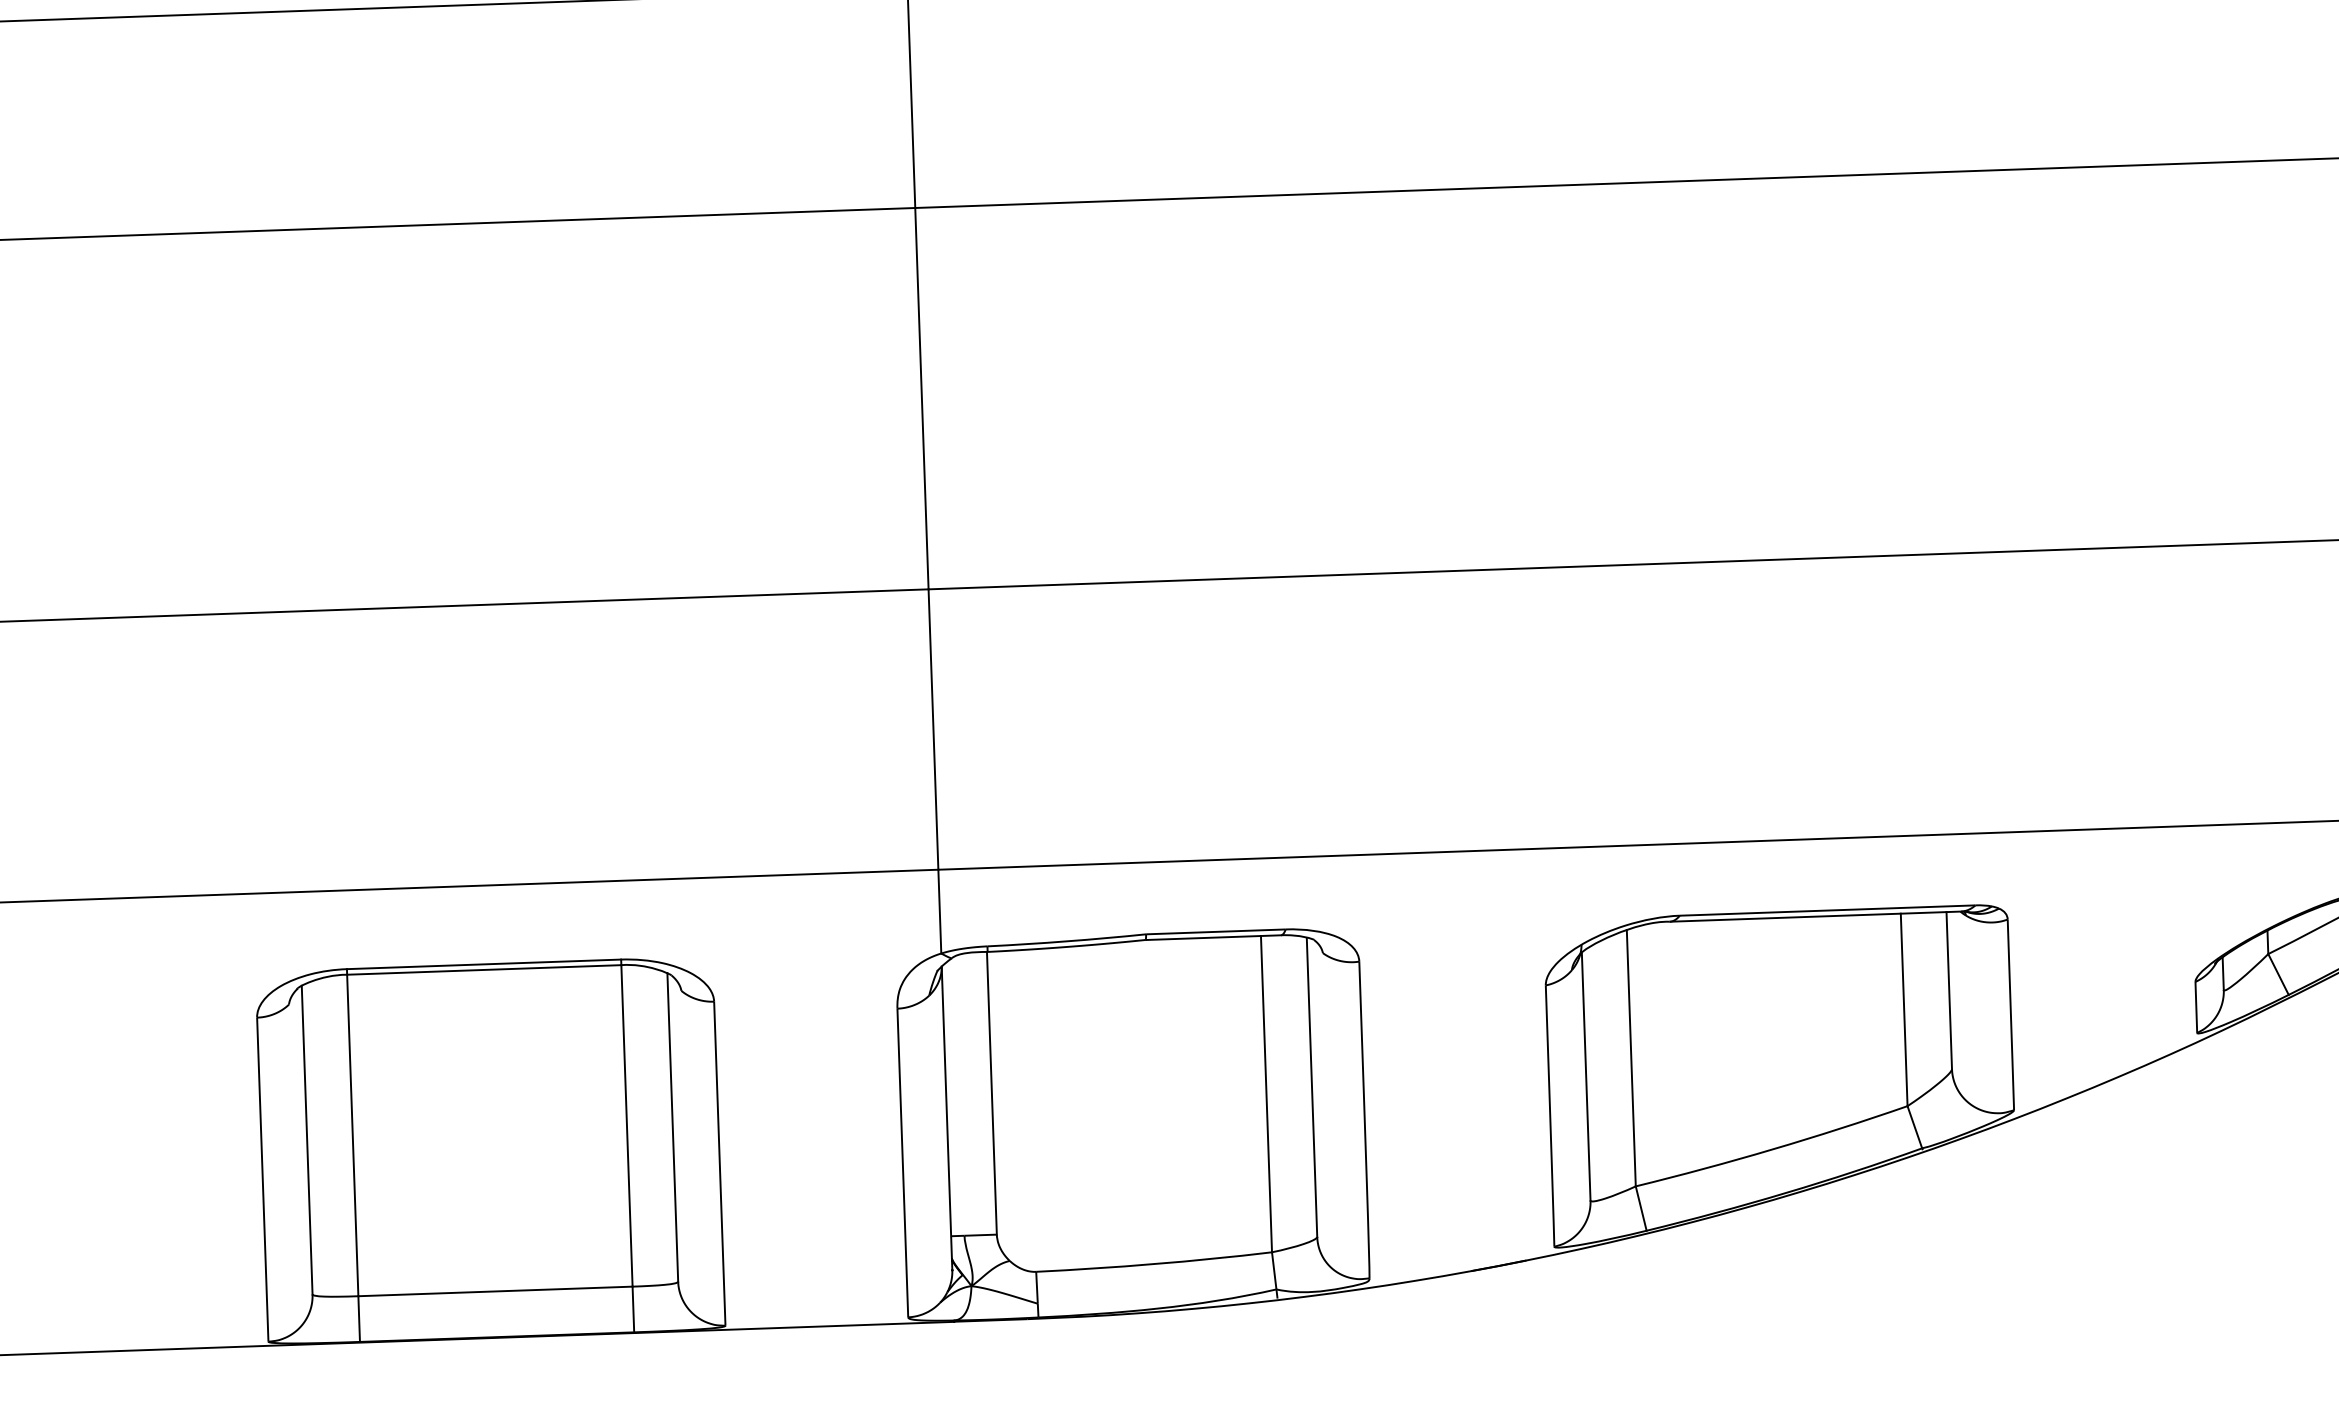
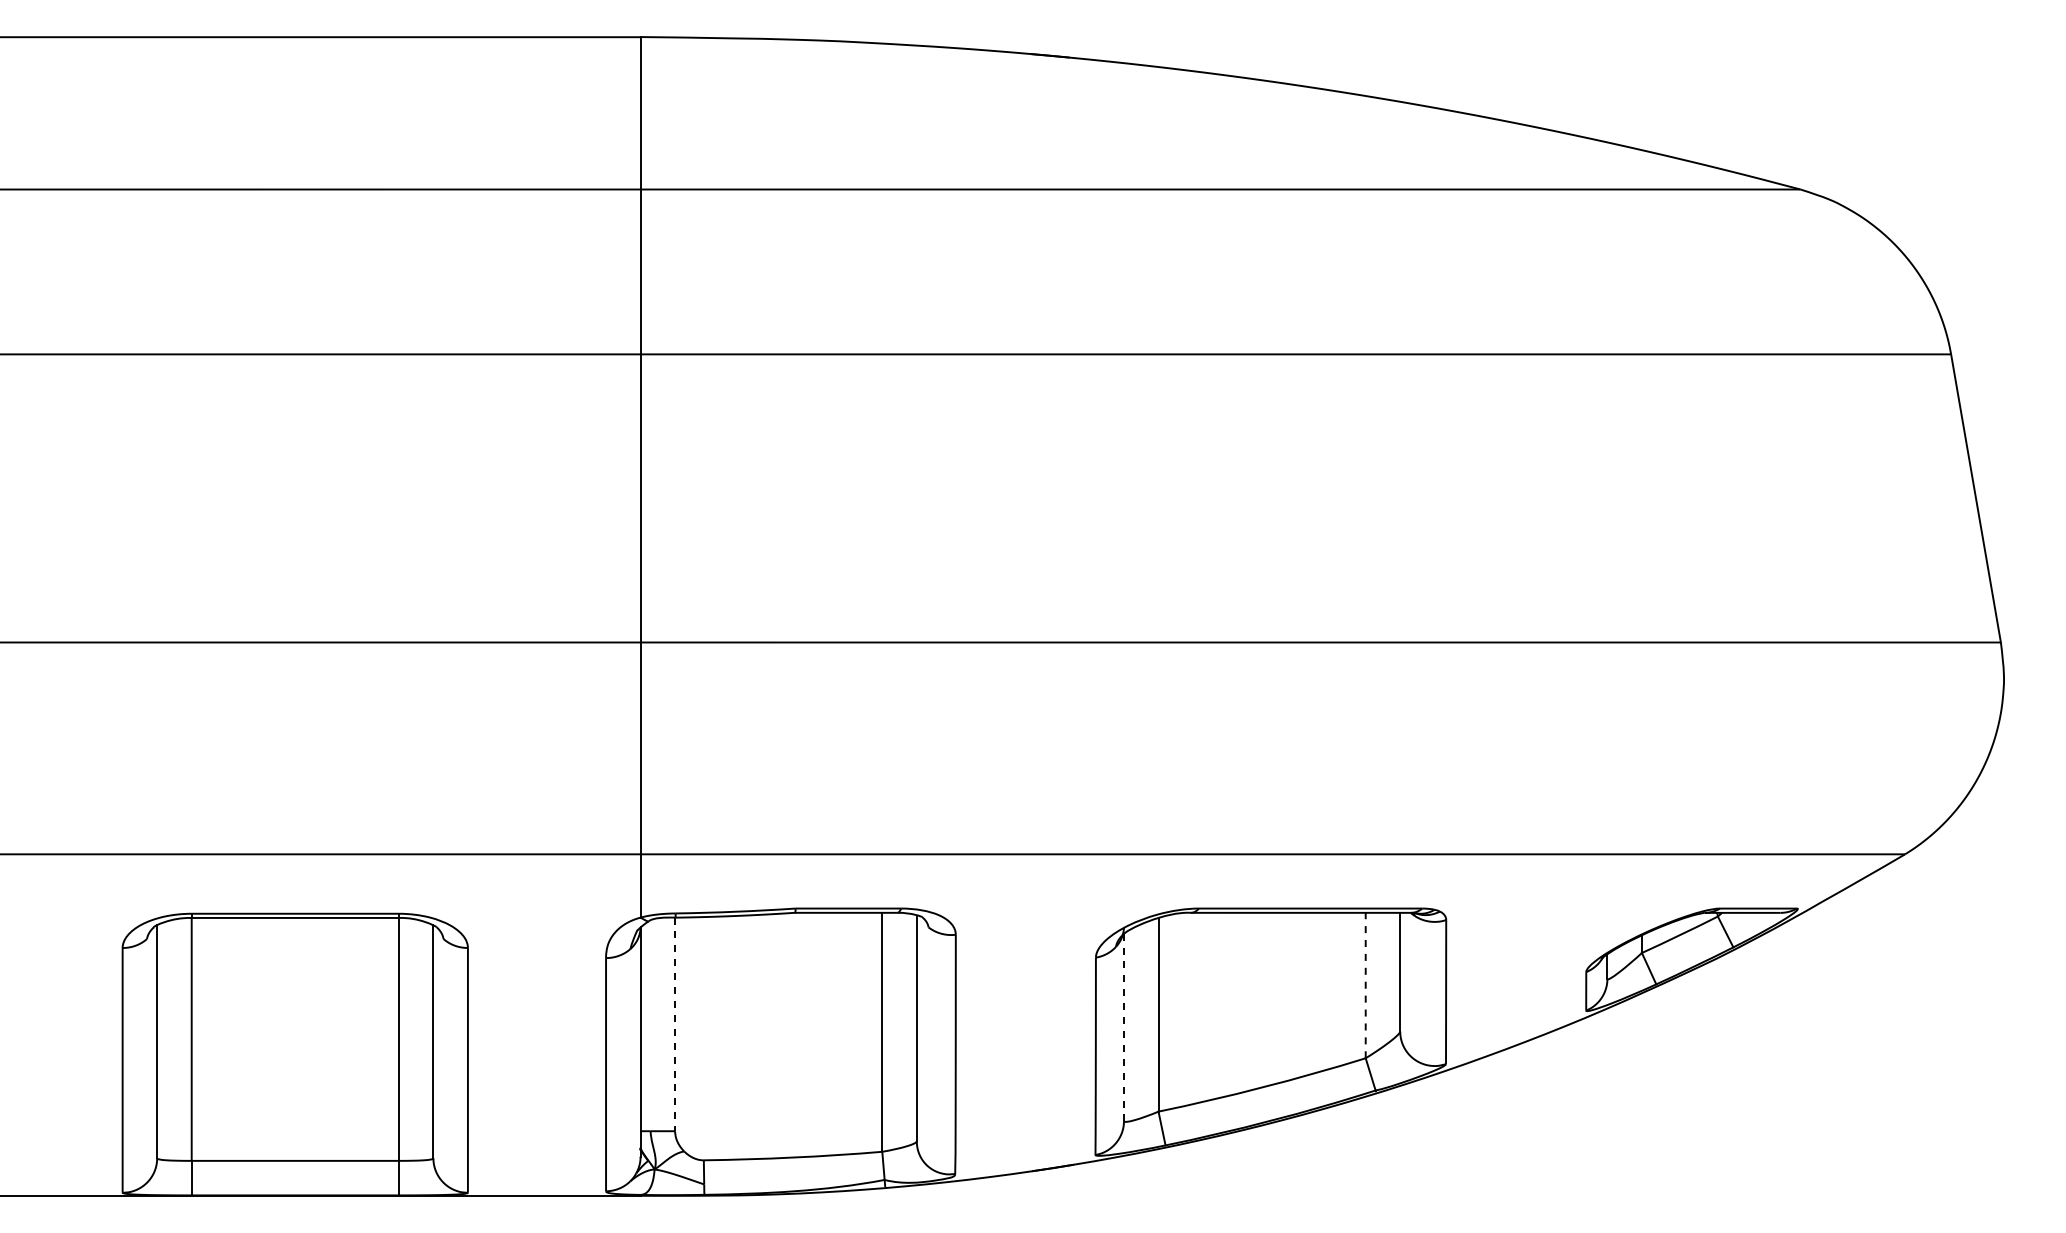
line: (1903, 1009) -> (1365, 985), solid -> dashed
line: (1586, 1076) -> (1124, 1027), solid -> dashed
line: (992, 1093) -> (675, 1024), solid -> dashed

